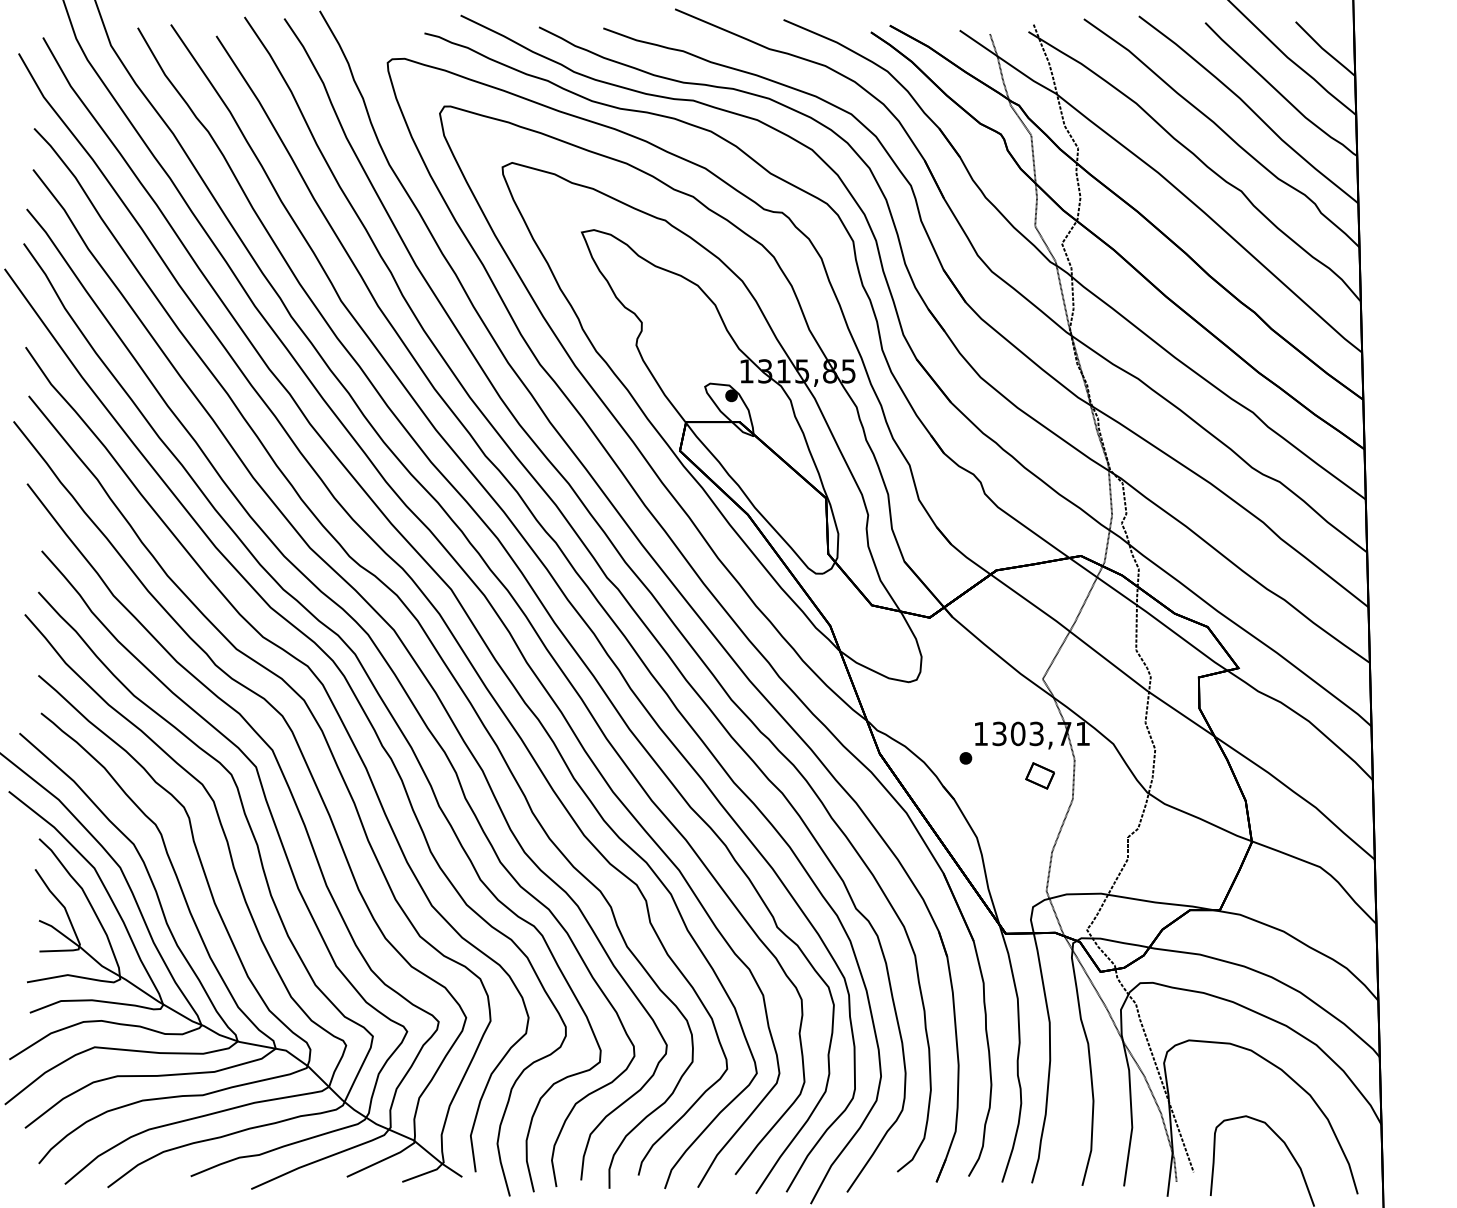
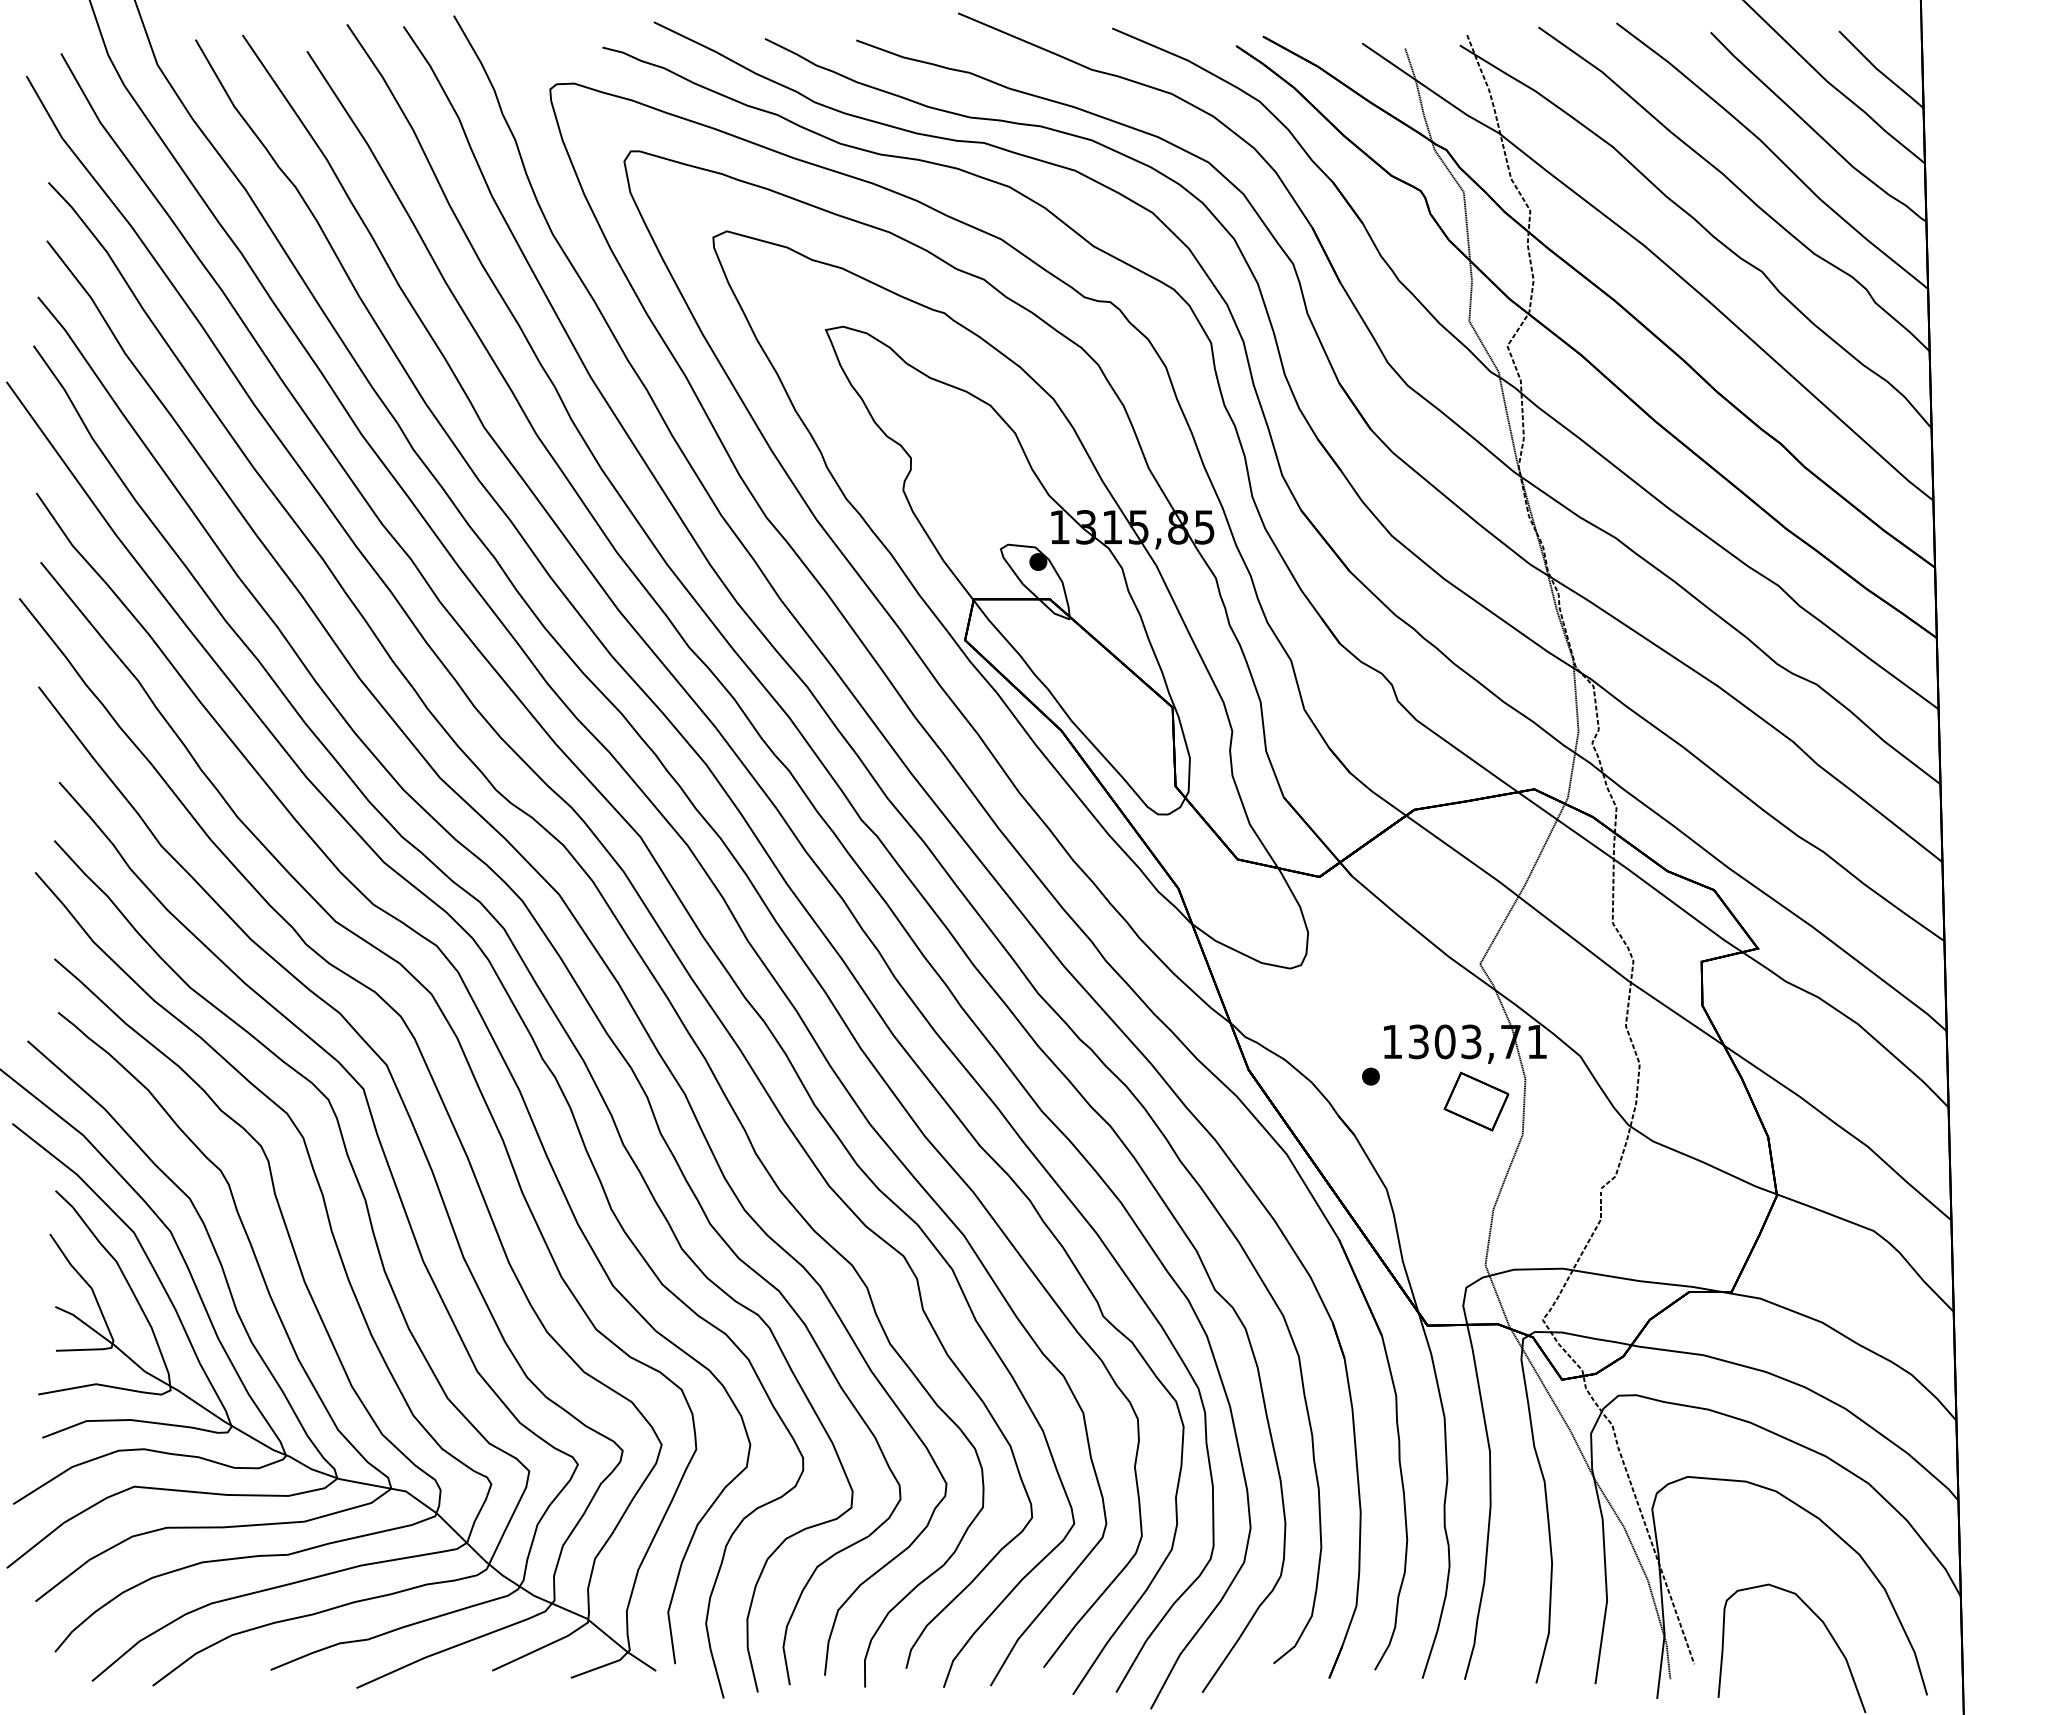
part: (1040, 775) -> (1476, 1101), size x1.6

